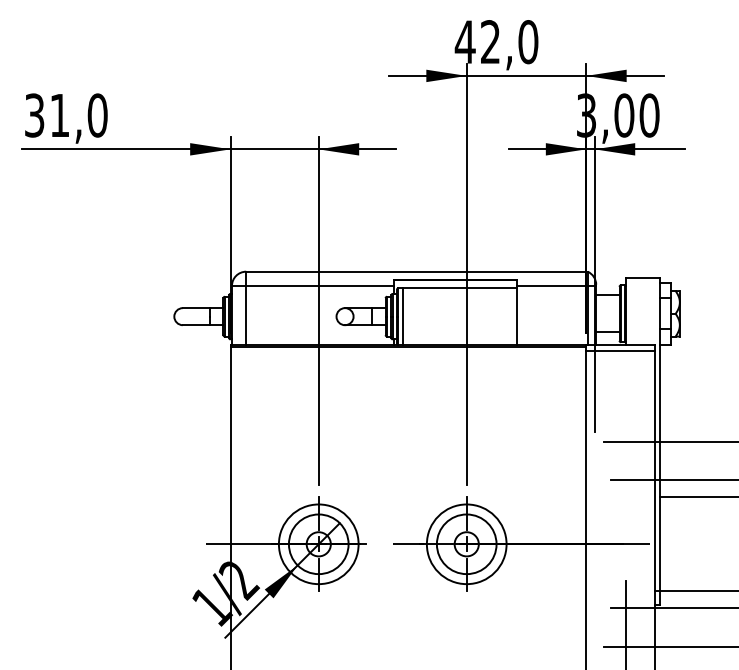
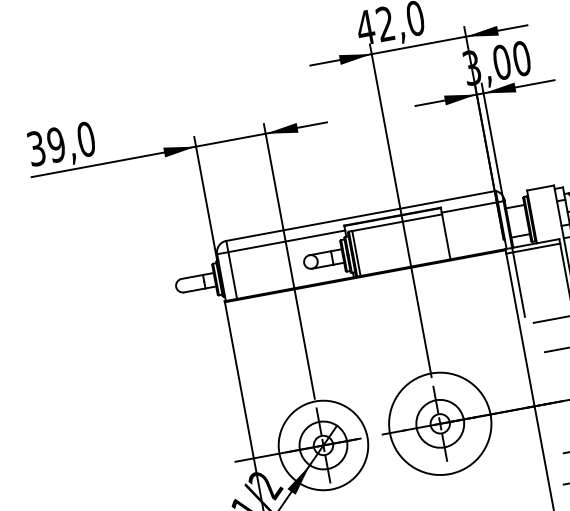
text: (59, 115) -> (56, 144), 31,0 -> 39,0
circle: (318, 544) -> (323, 445), size x1.4
circle: (466, 544) -> (440, 424), size x1.6

